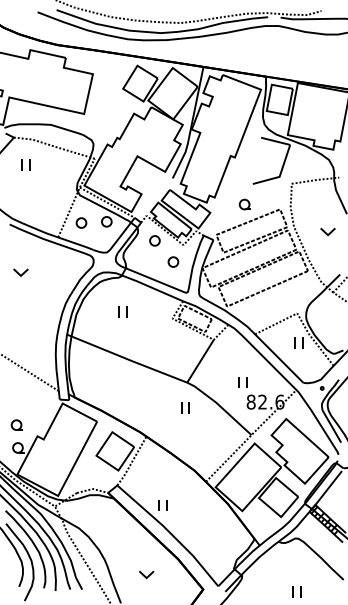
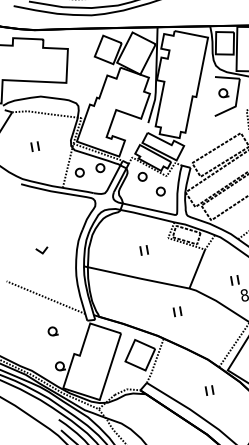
part: (25, 164) -> (34, 146), moved
part: (244, 204) -> (223, 93), moved
part: (20, 272) -> (41, 250), moved
part: (122, 311) -> (144, 249), moved
part: (185, 407) -> (177, 311), moved
part: (16, 424) -> (52, 330), moved
part: (162, 505) -> (209, 390), moved

